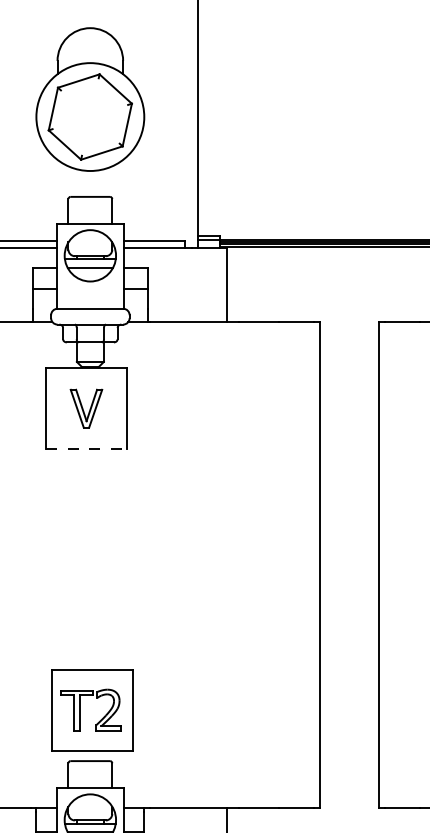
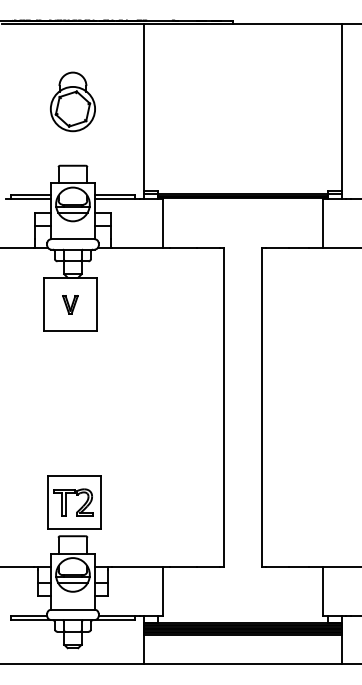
part: (89, 99) -> (72, 101), size x0.62
part: (86, 408) -> (70, 304), size x0.71
line: (86, 449) -> (70, 331), dashed -> solid

